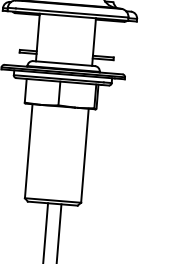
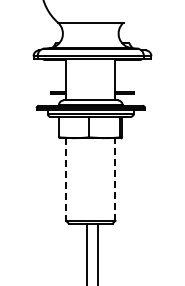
line: (29, 152) -> (66, 180), solid -> dashed
line: (84, 155) -> (115, 179), solid -> dashed

